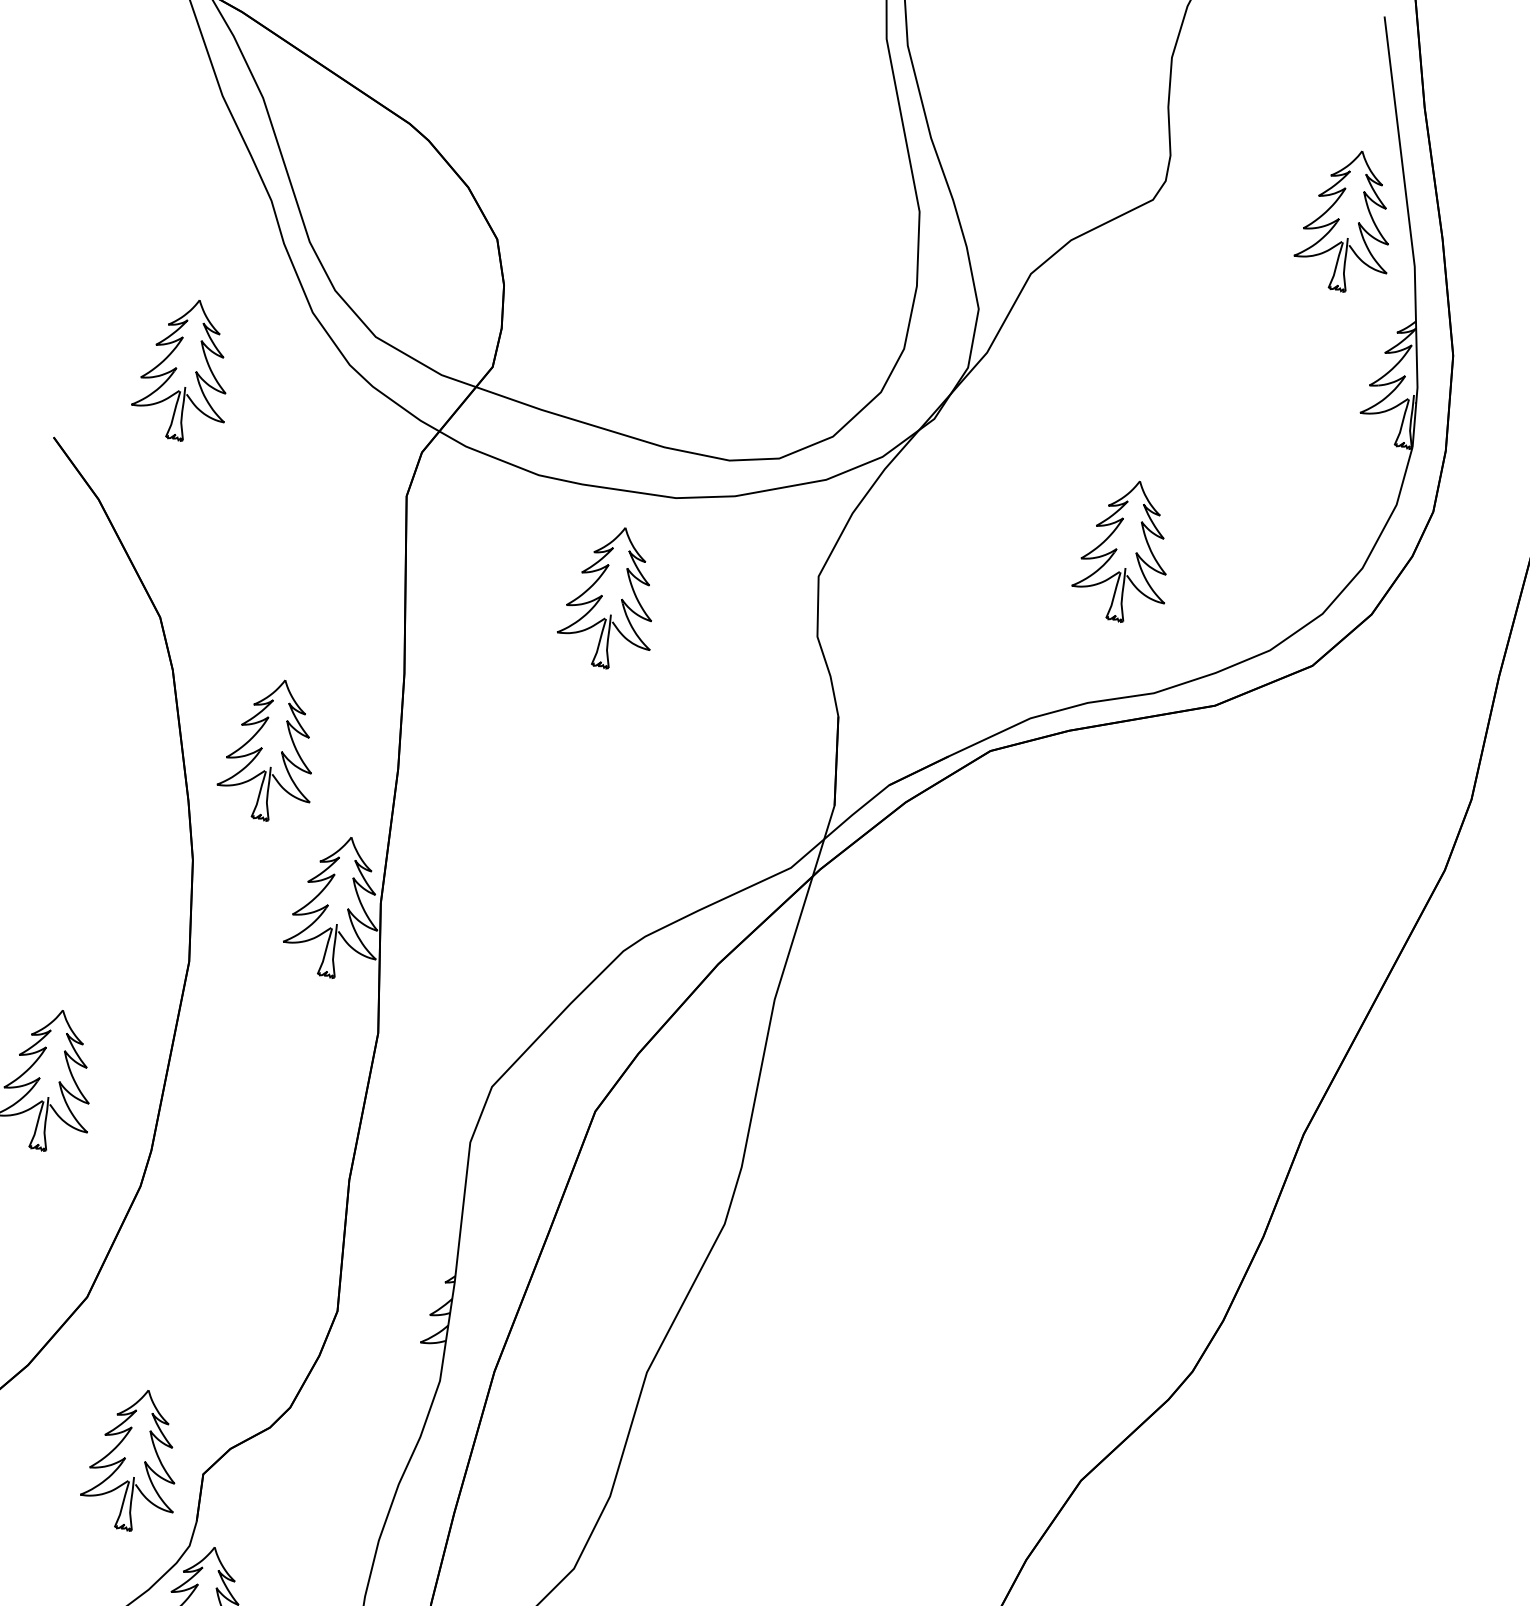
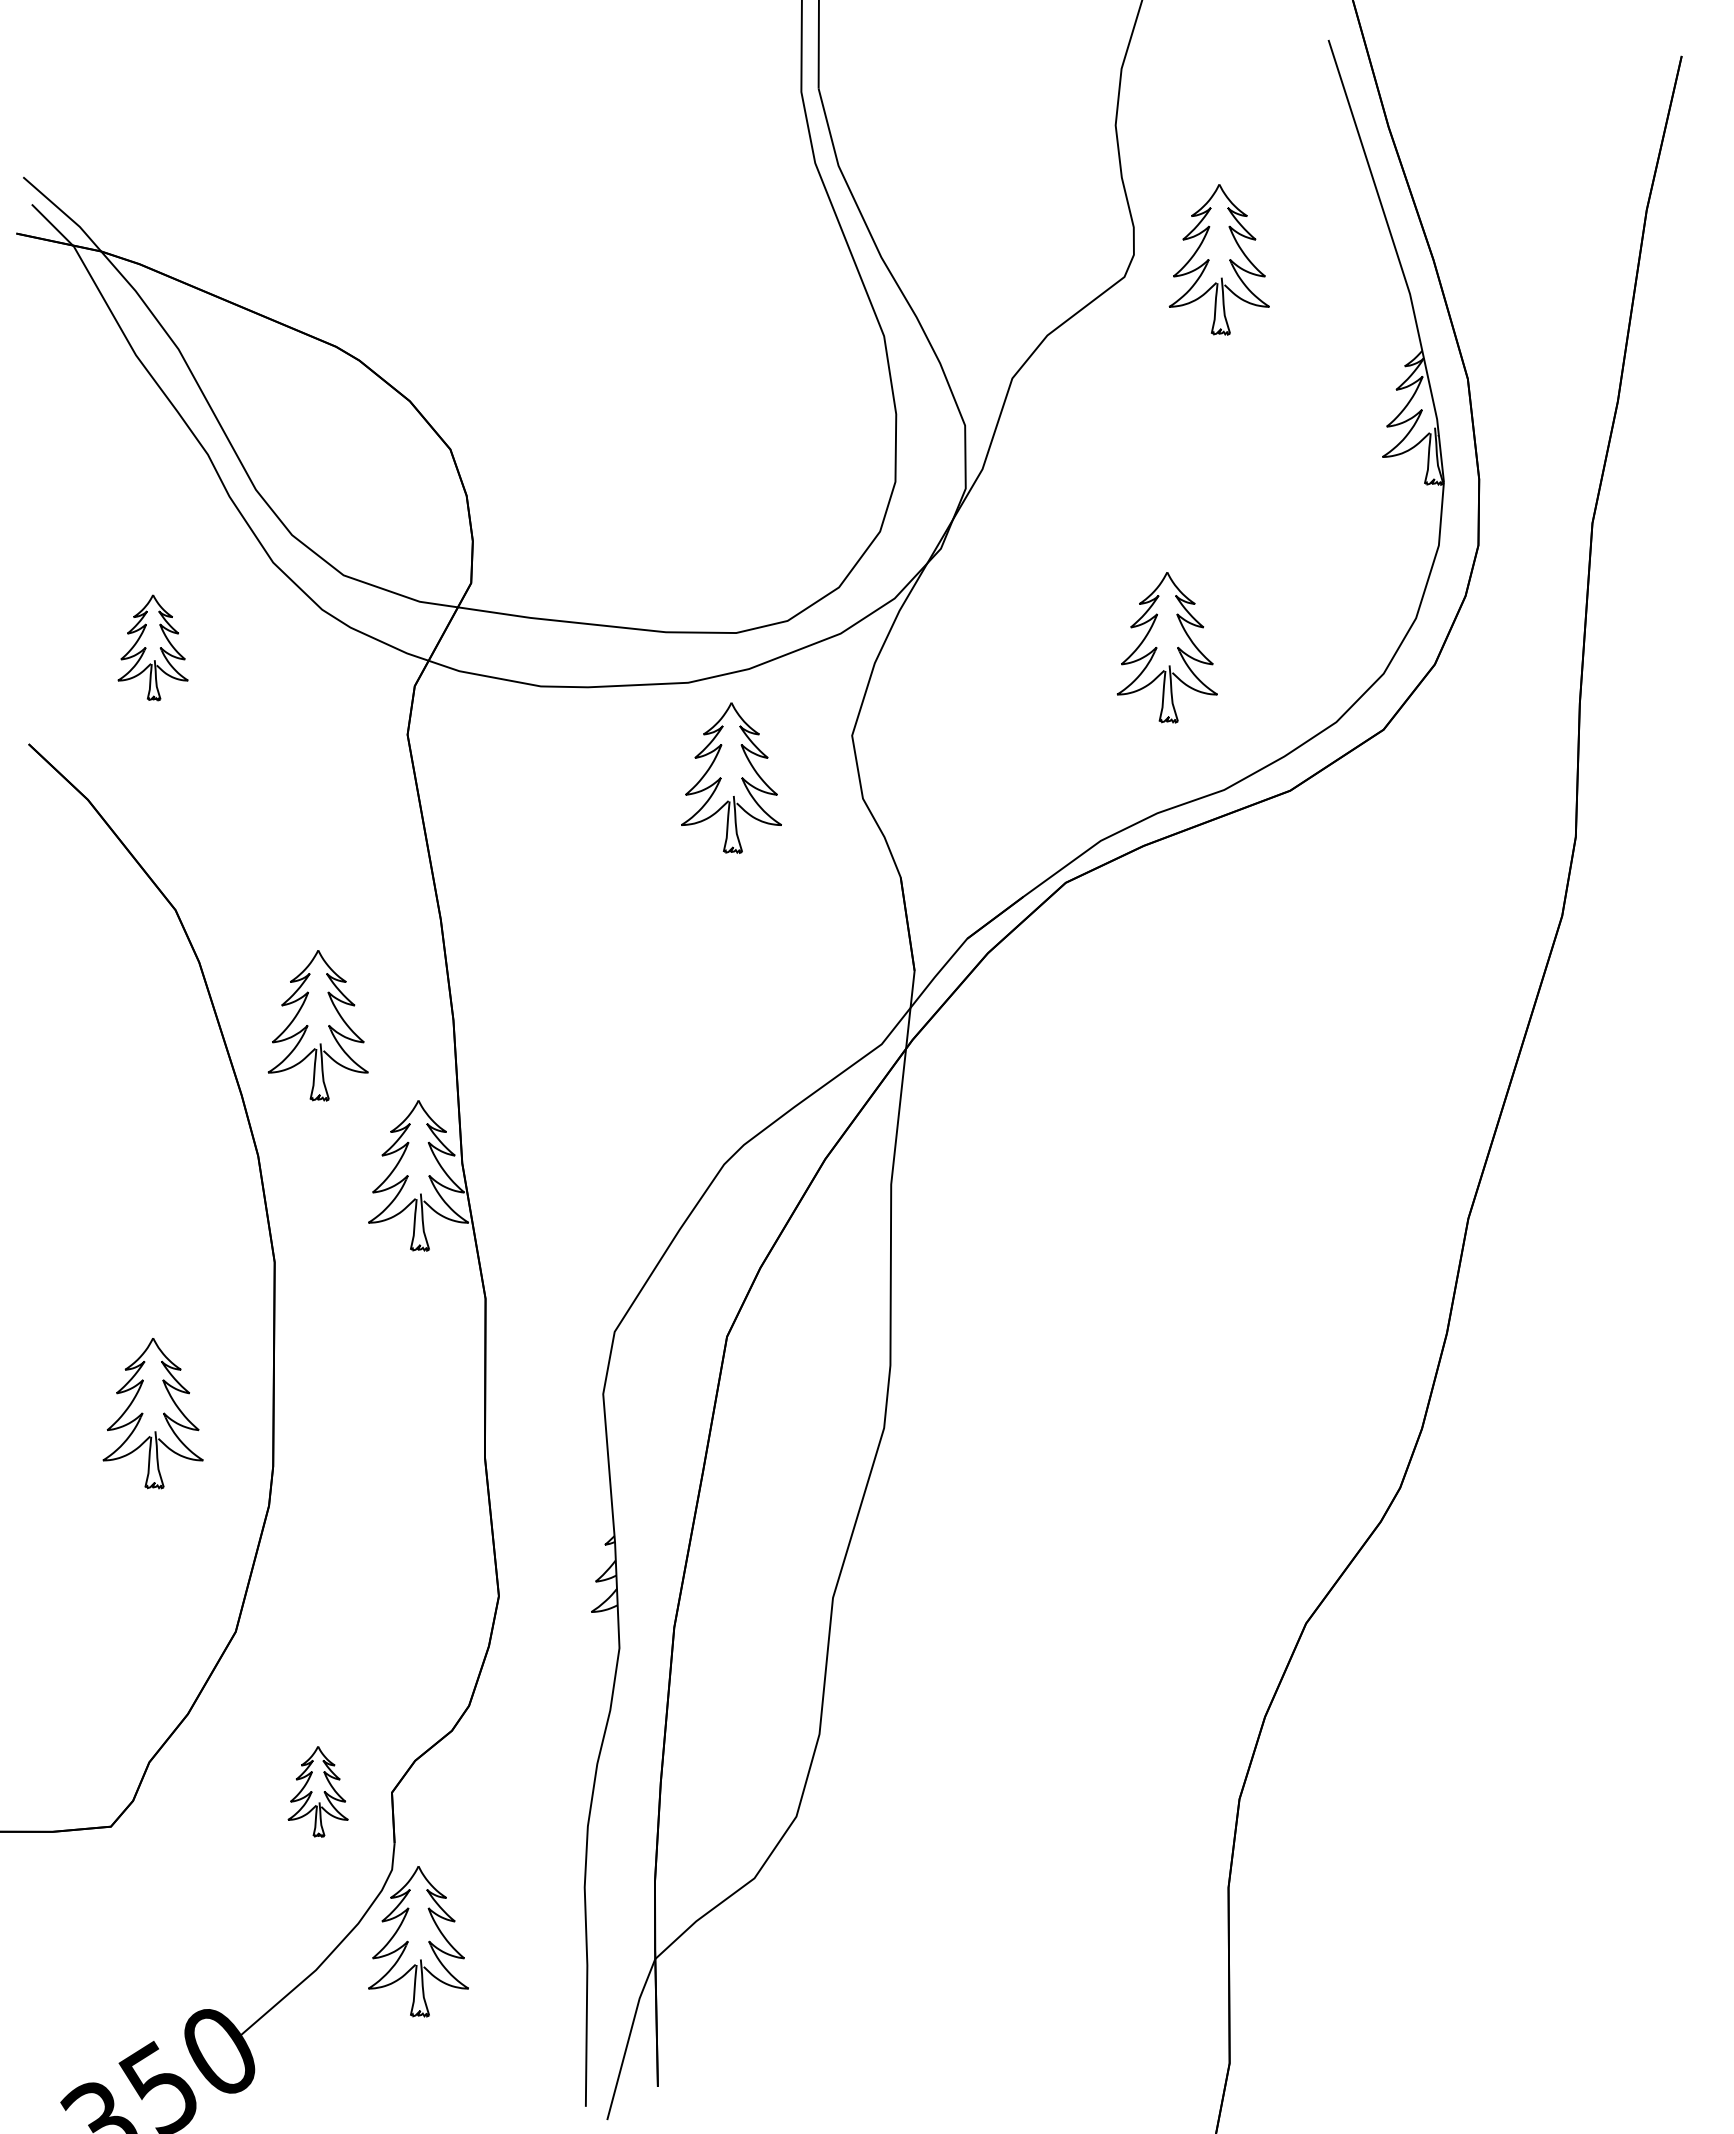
part: (1348, 220) -> (1218, 259), moved
part: (185, 369) -> (152, 647), size x0.7
part: (612, 597) -> (731, 777), moved
part: (134, 1459) -> (317, 1791), size x0.6

